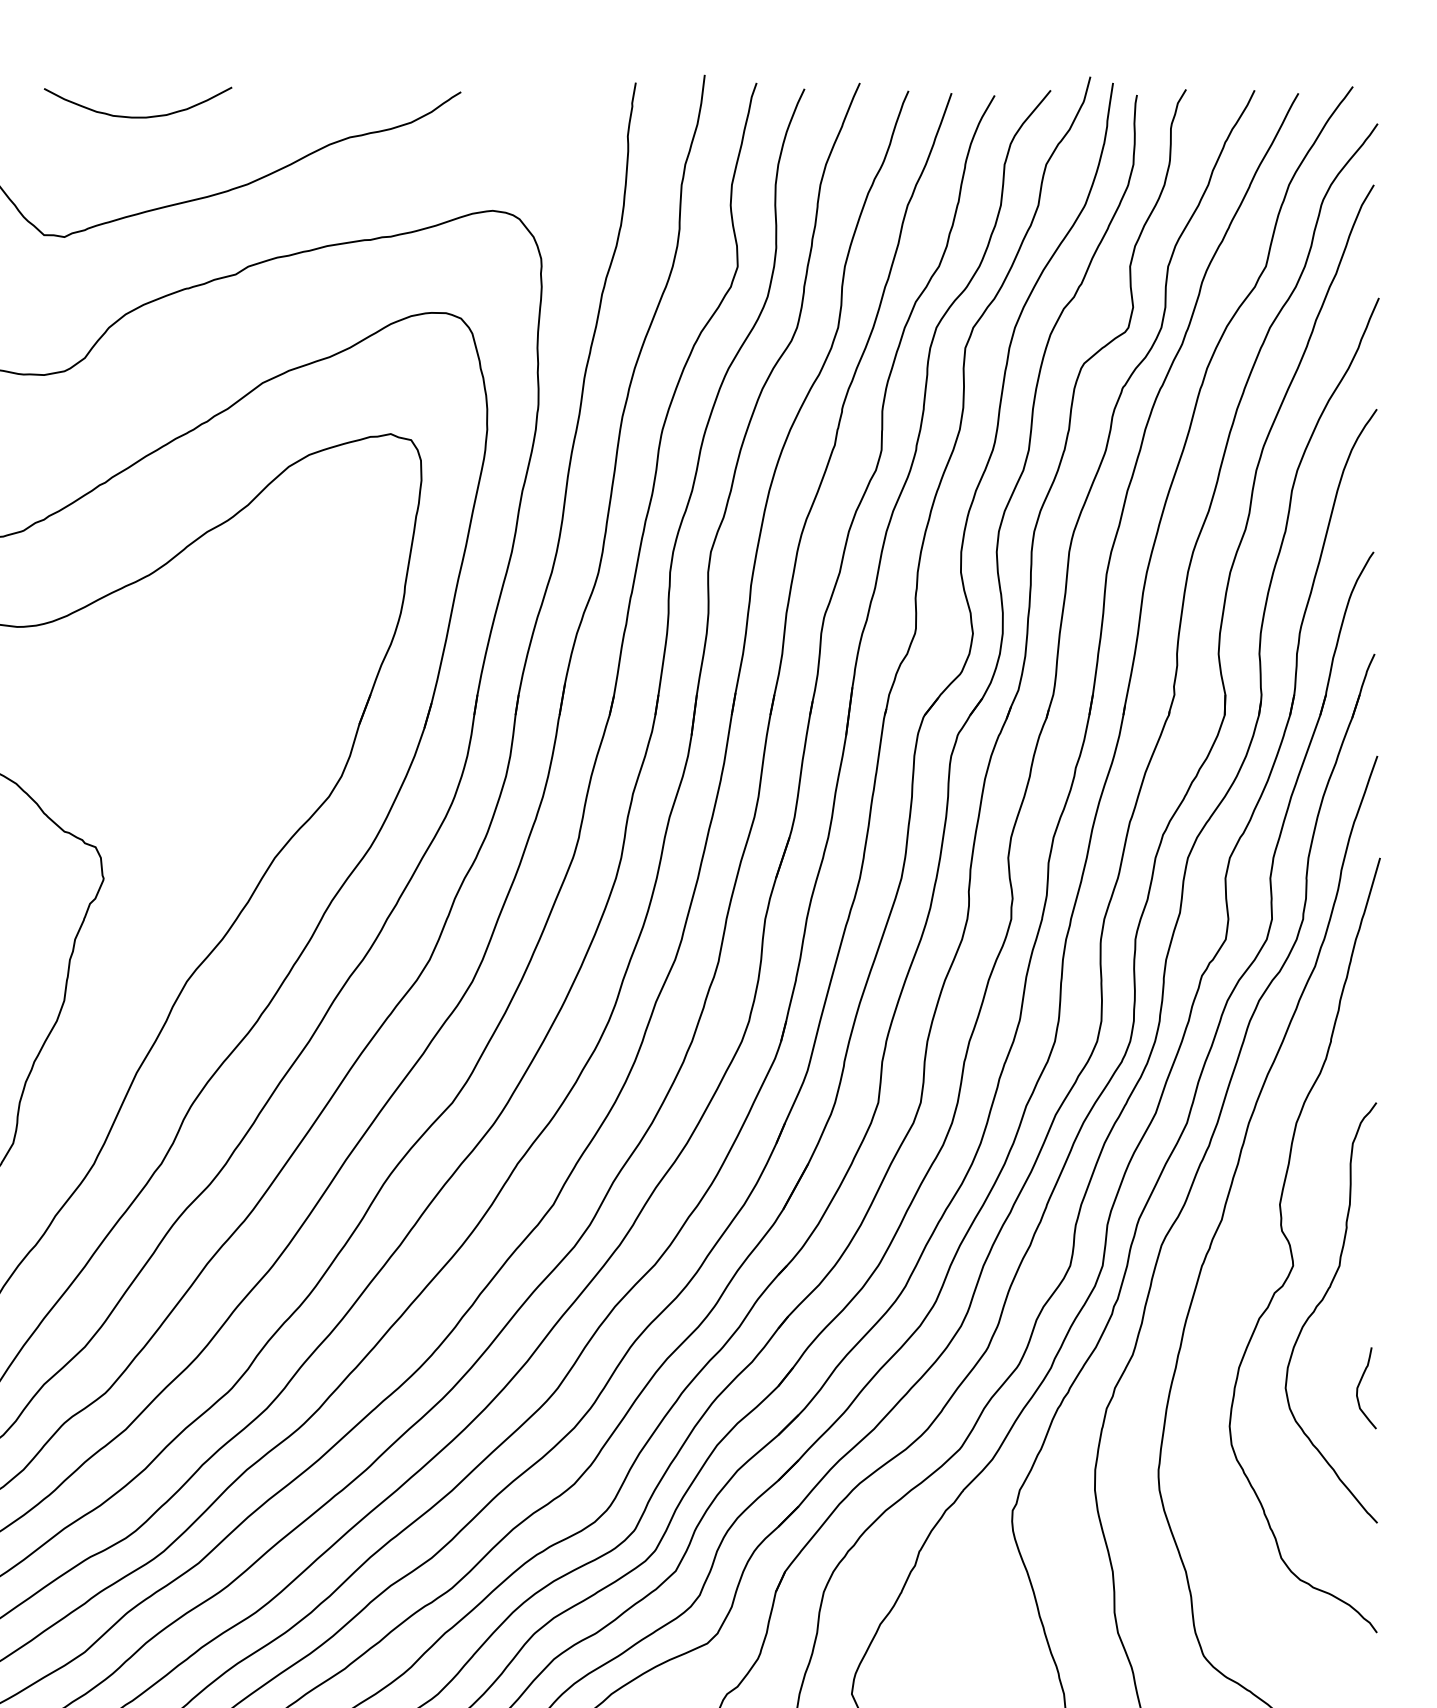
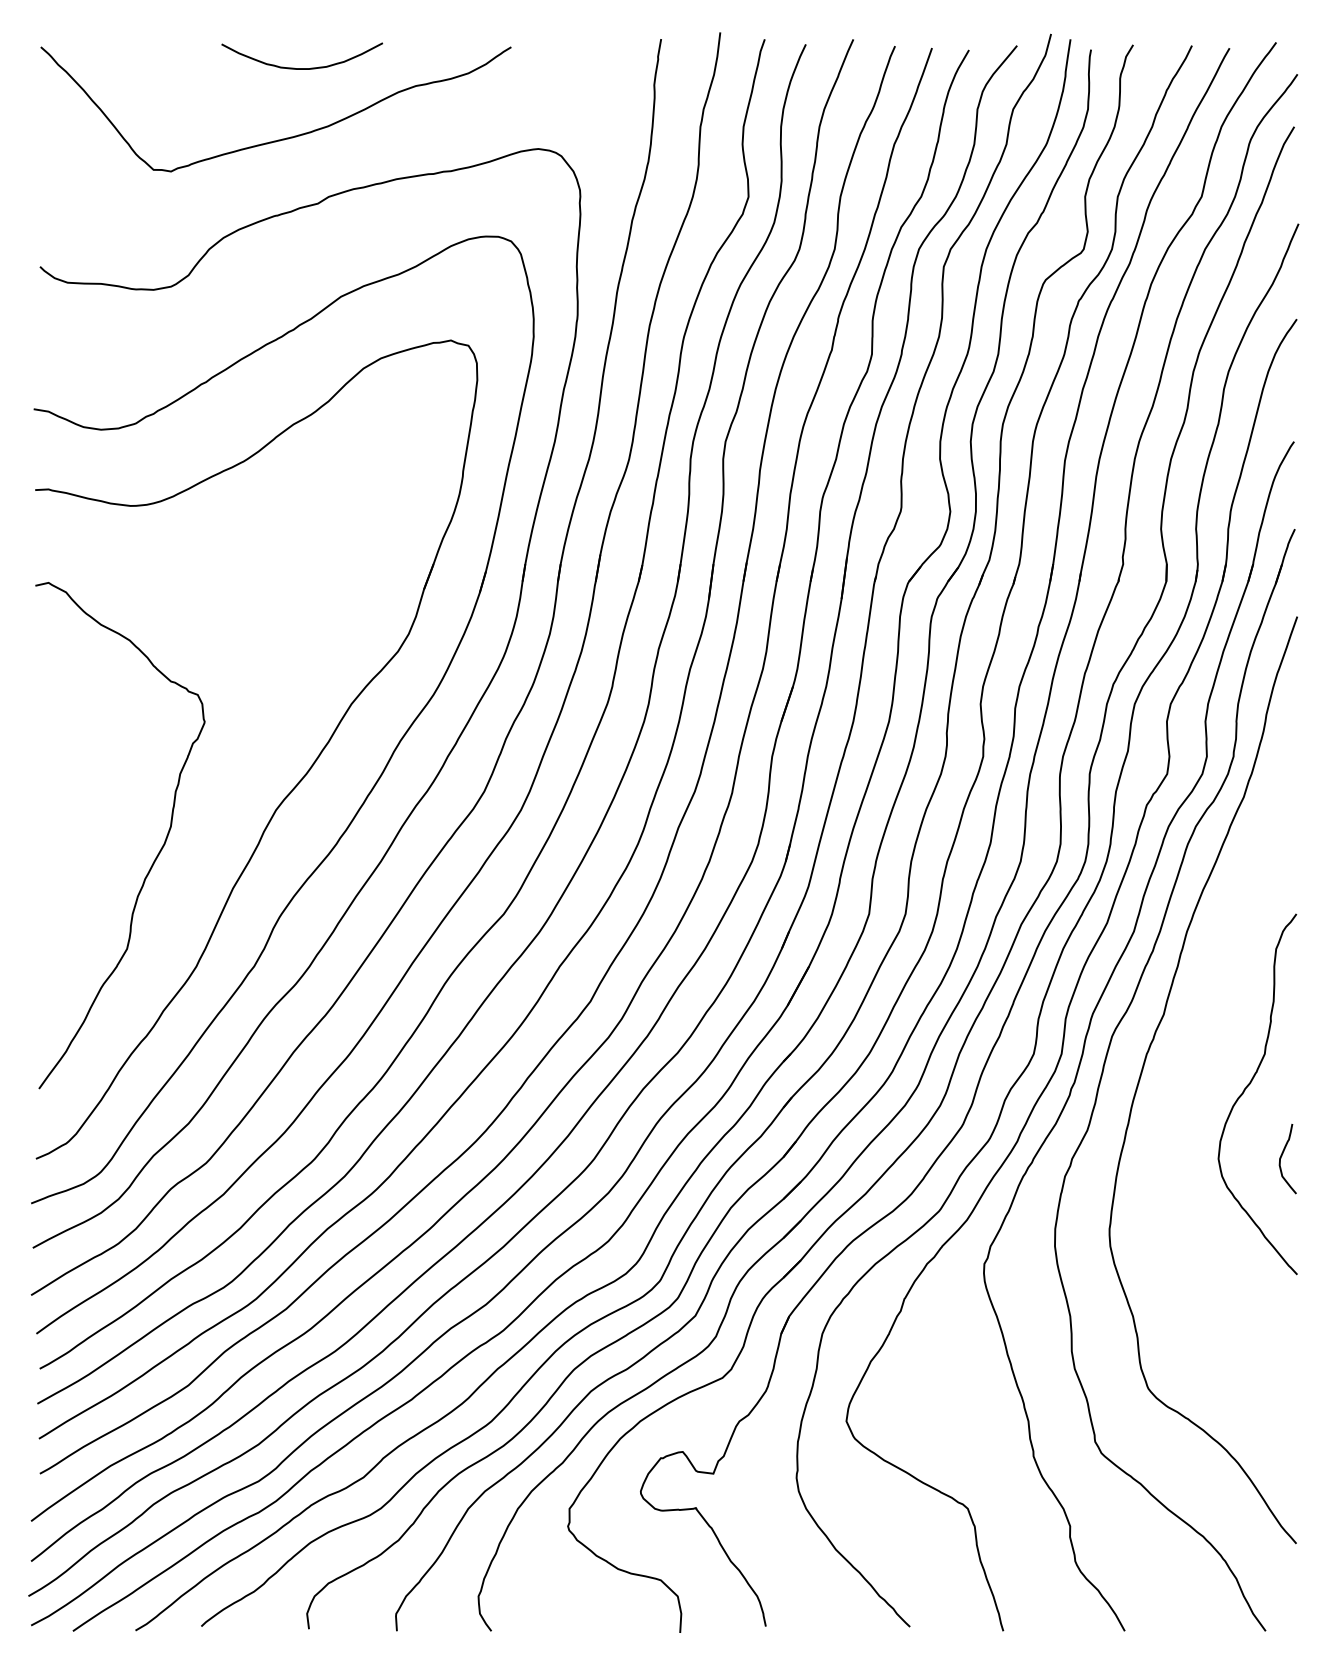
curve: (138, 116) -> (302, 68), moved
curve: (1291, 1245) -> (1223, 1036), removed

